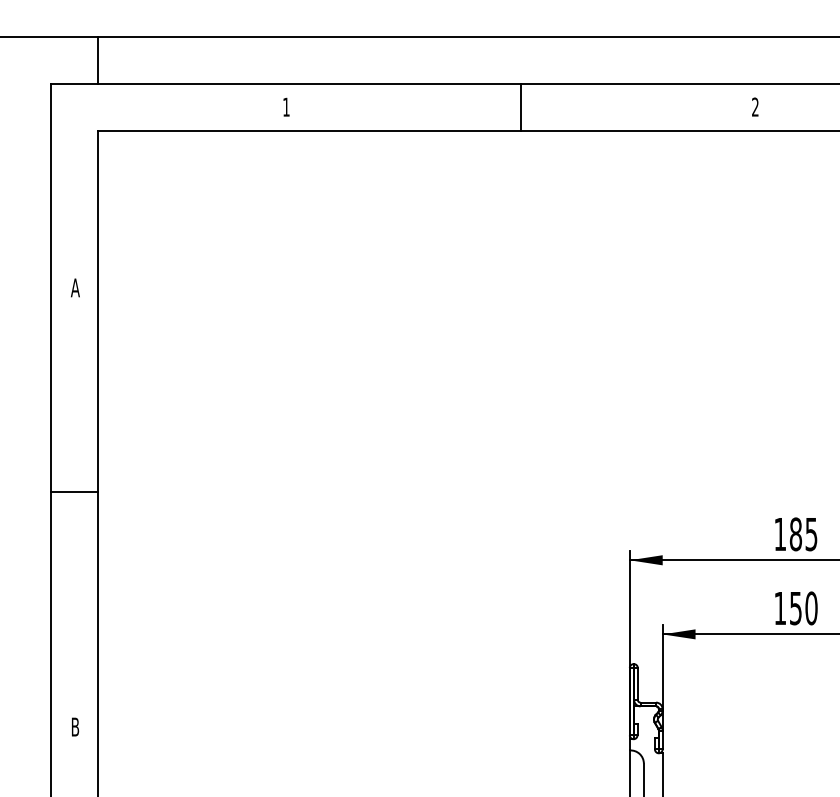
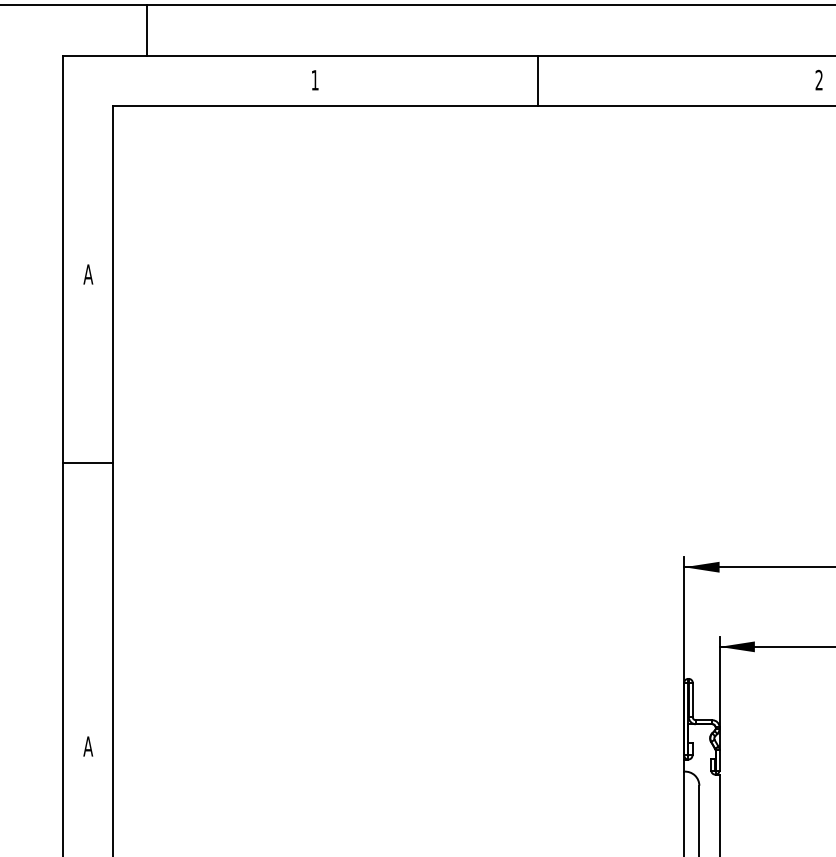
line: (98, 60) -> (147, 30), moved
line: (520, 107) -> (537, 80), moved
line: (74, 492) -> (87, 463), moved
text: (74, 726) -> (87, 745), B -> A

